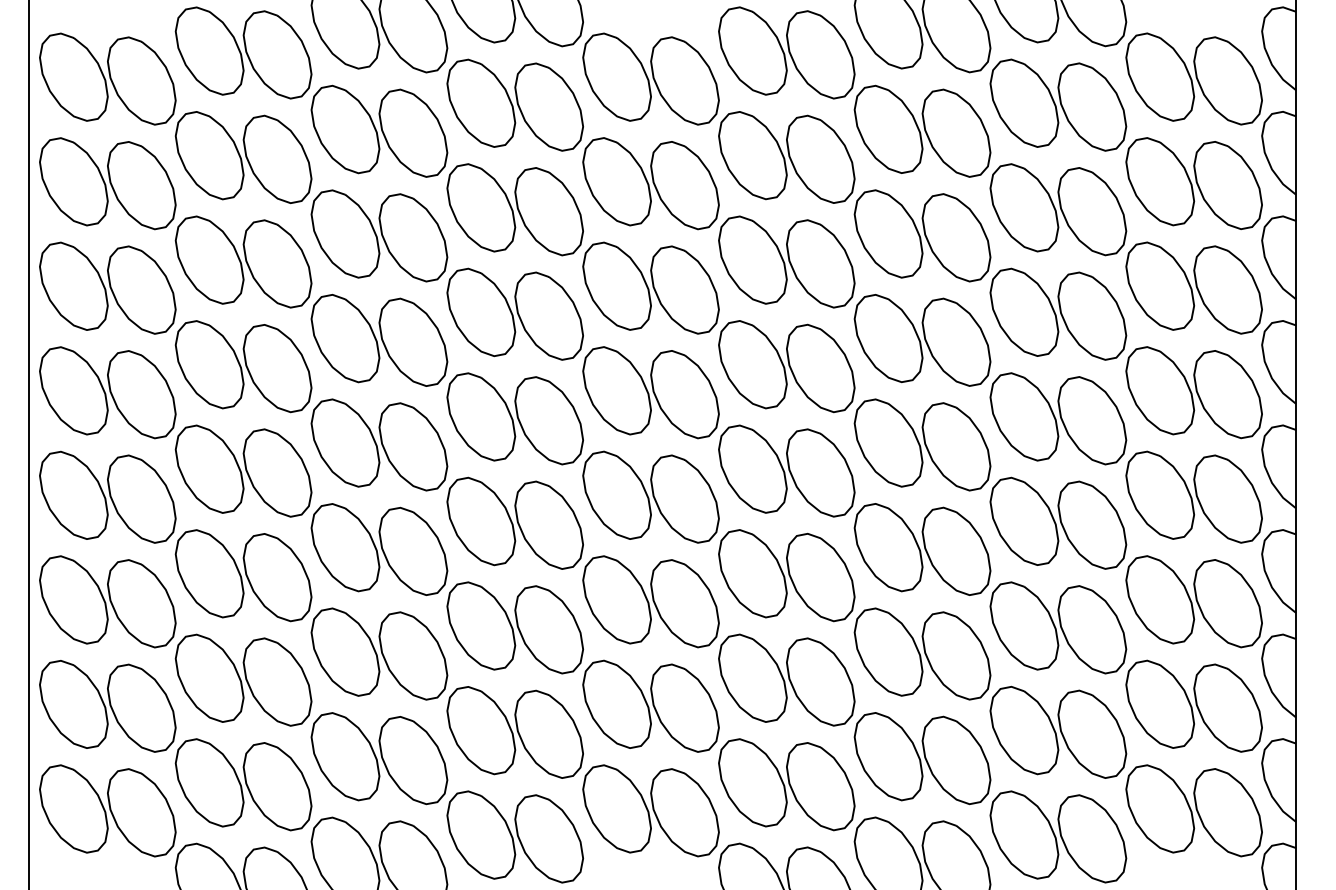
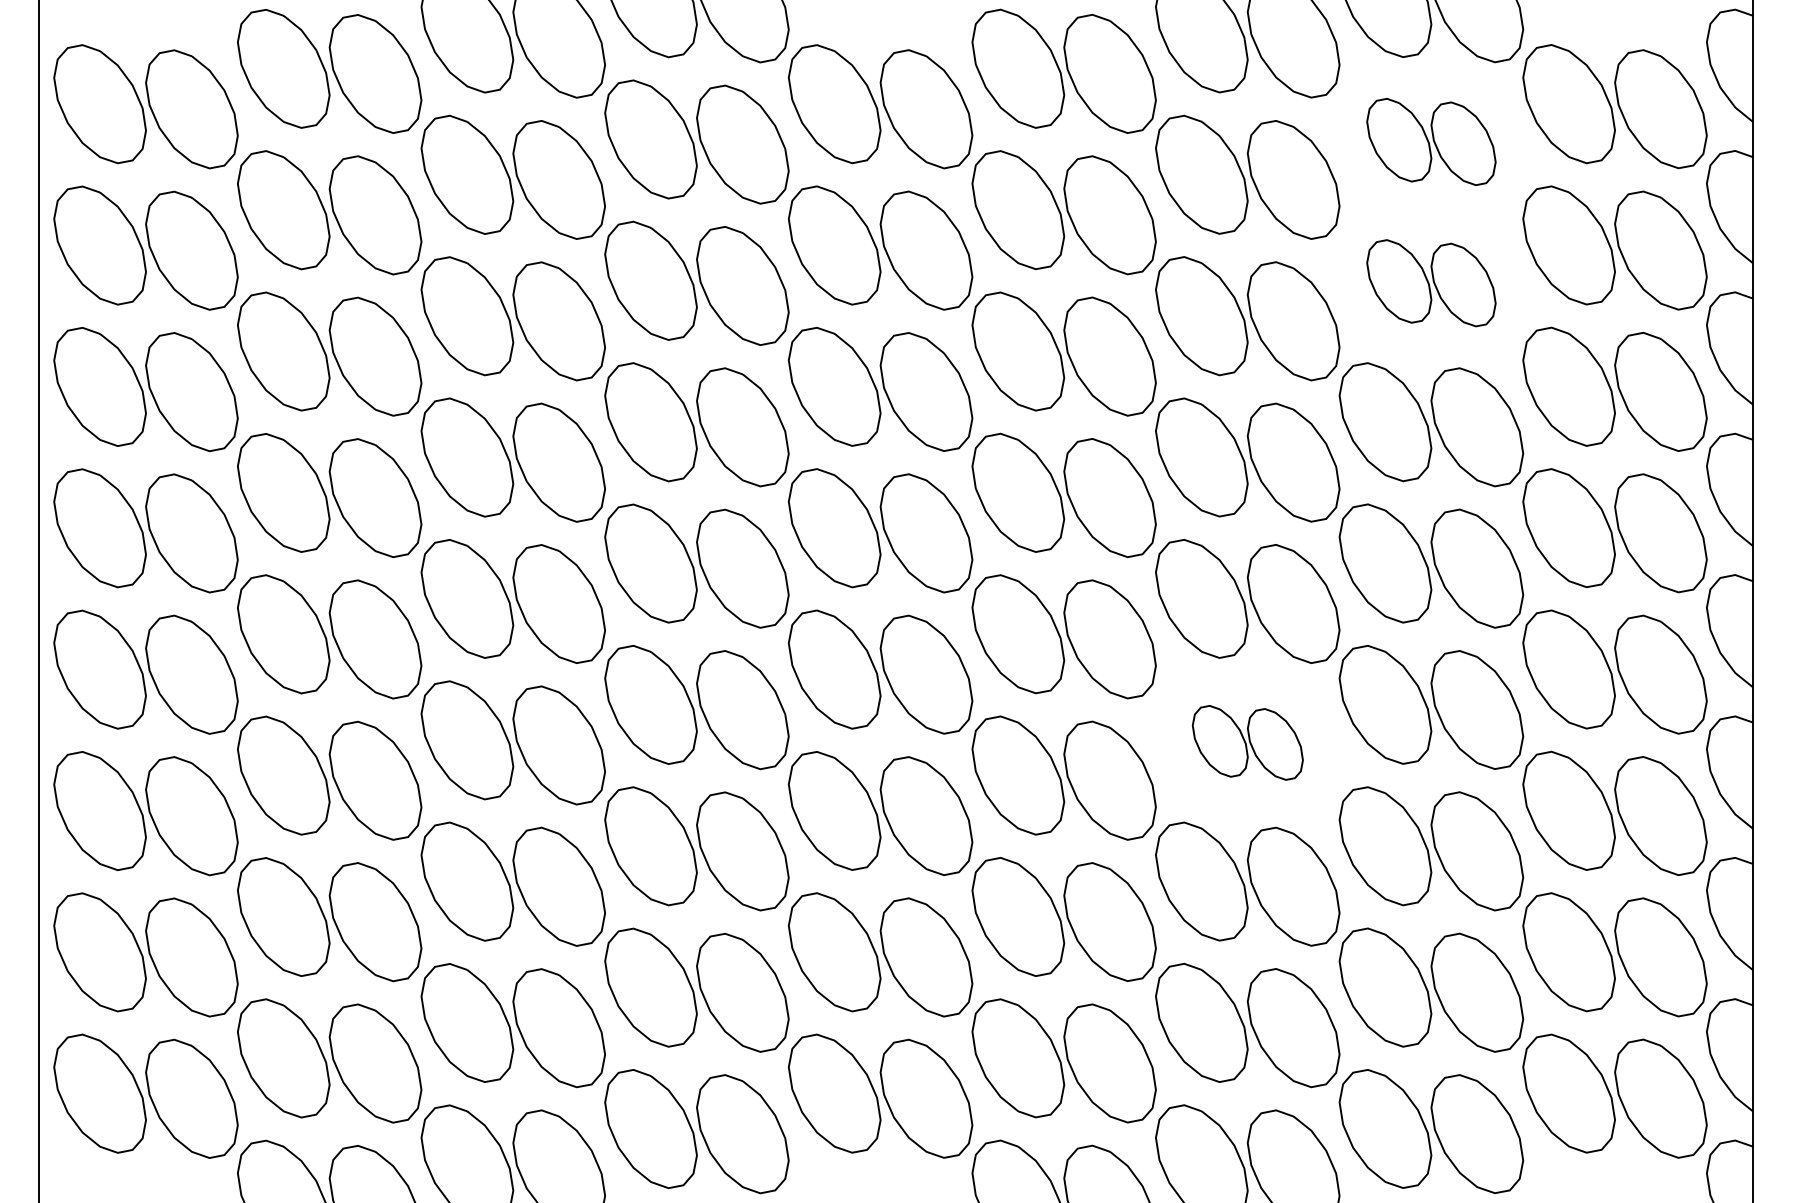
part: (1058, 104) -> (1431, 141), size x0.7
part: (1058, 209) -> (1431, 282), size x0.7
part: (922, 549) -> (1247, 742), size x0.6

